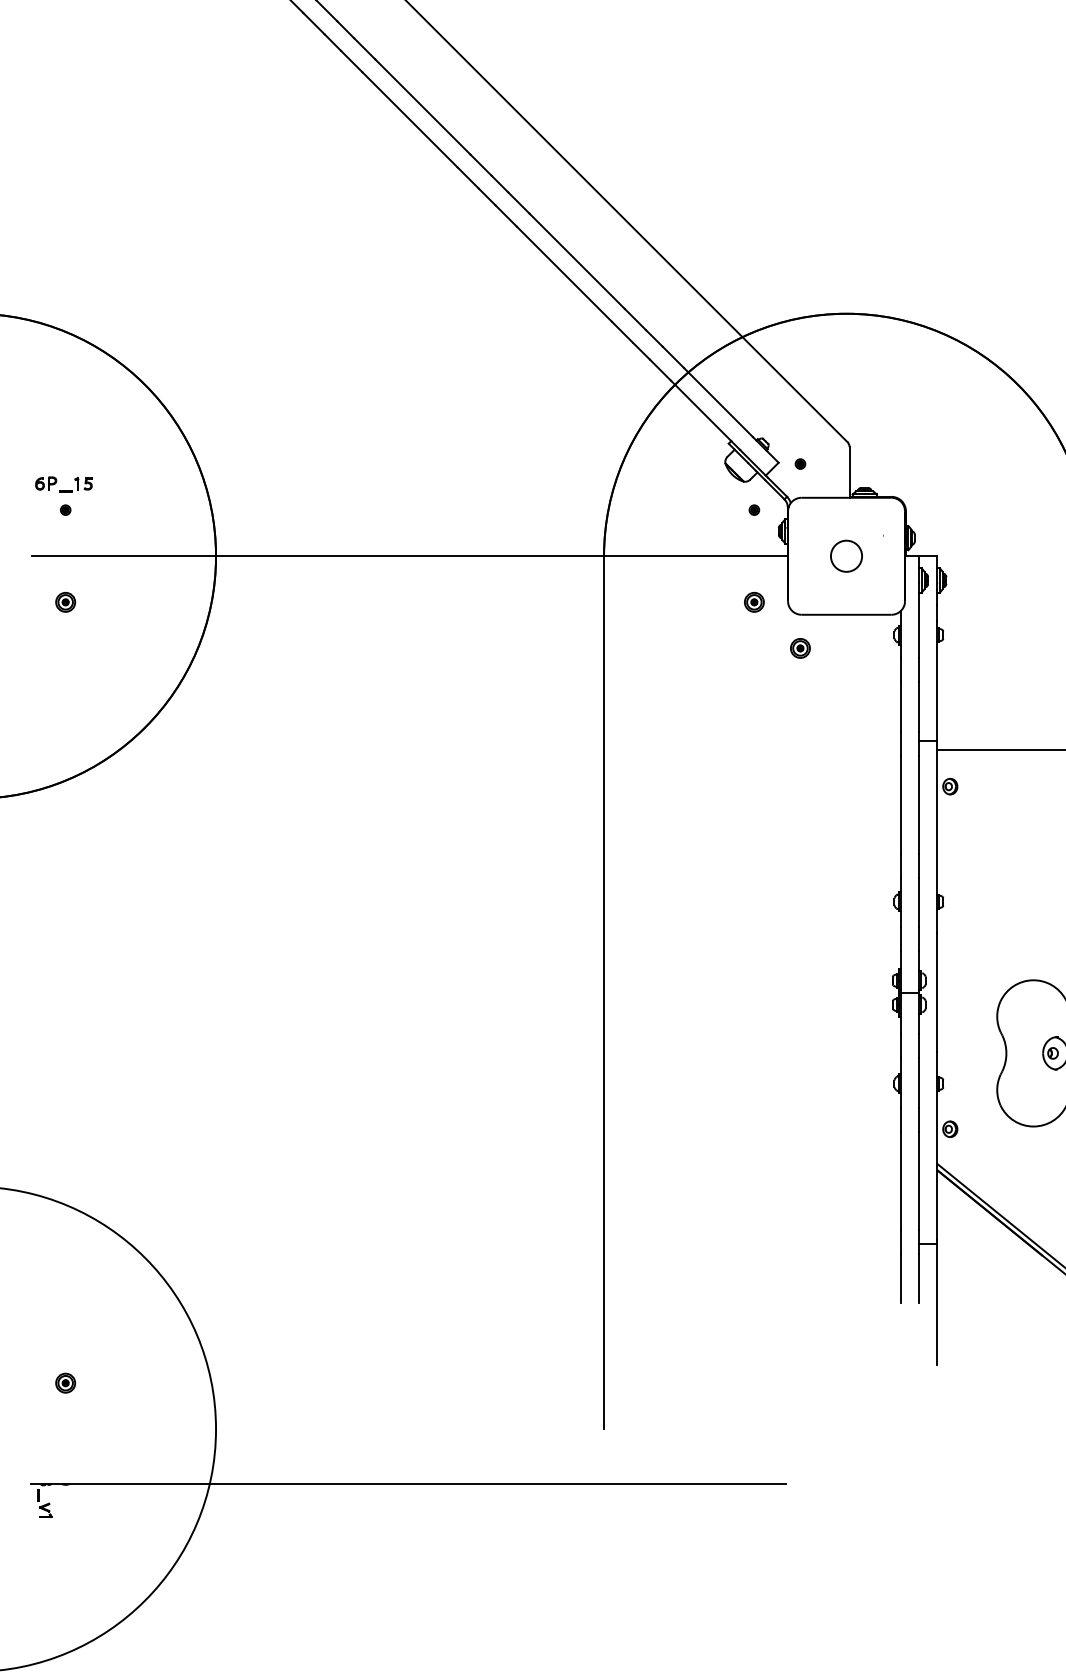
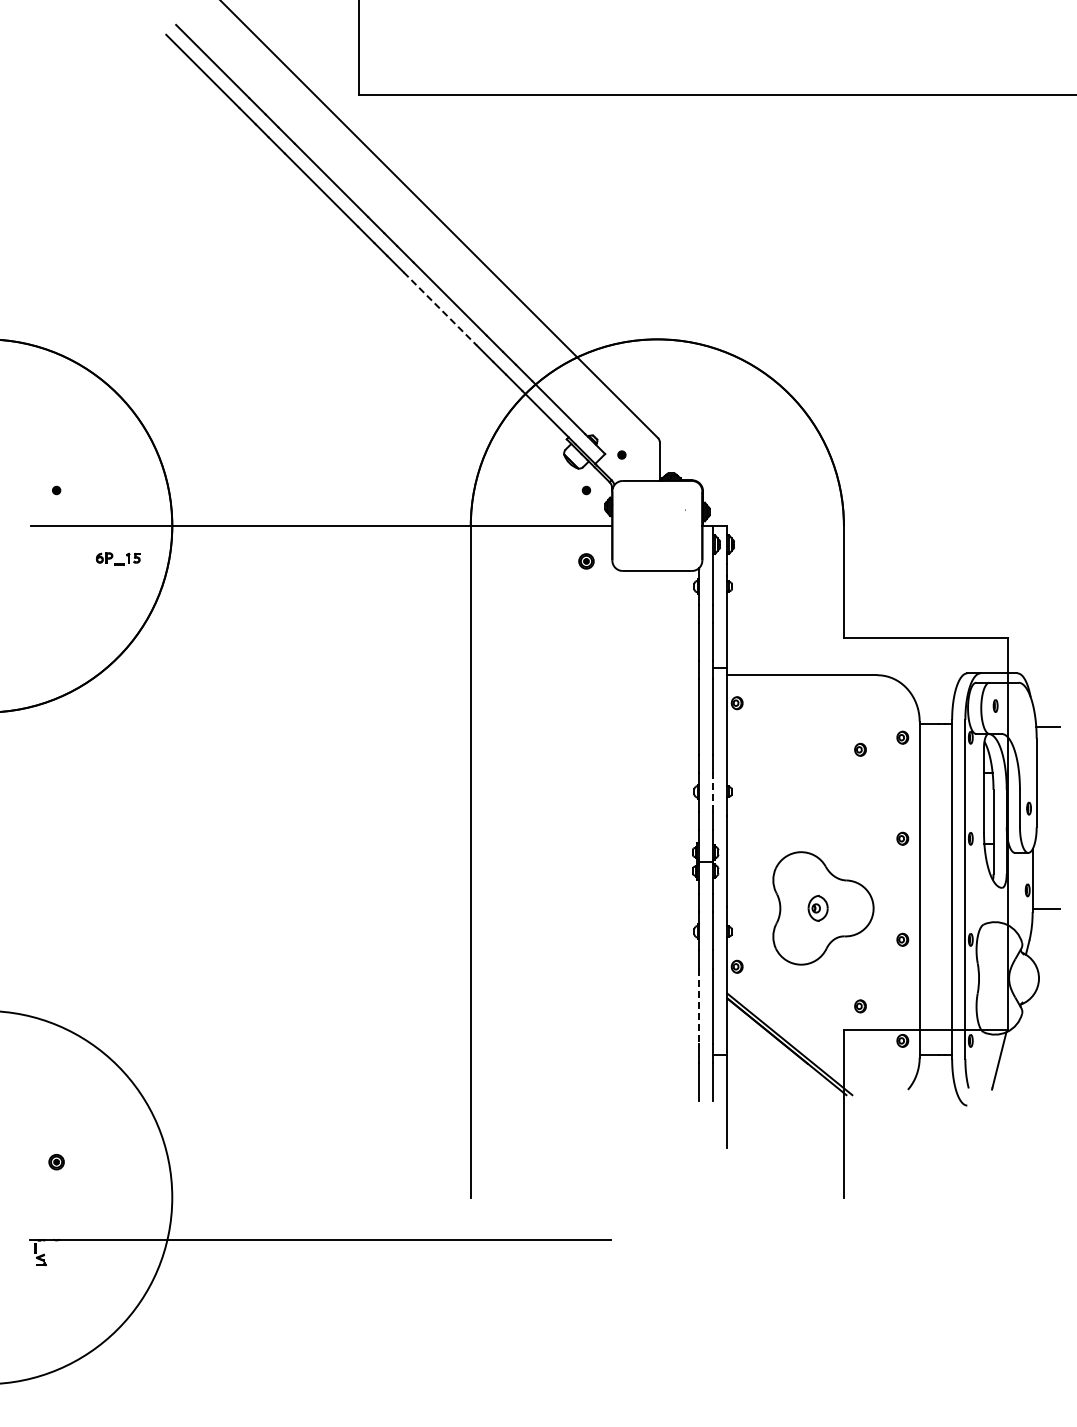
line: (564, 273) -> (440, 308), solid -> dashed
part: (64, 484) -> (118, 558), moved
circle: (846, 555) -> (657, 525), removed
part: (65, 602) -> (56, 561), removed
part: (799, 647) -> (621, 596), removed
line: (919, 901) -> (713, 791), solid -> dashed
line: (901, 1180) -> (699, 1006), solid -> dashed

